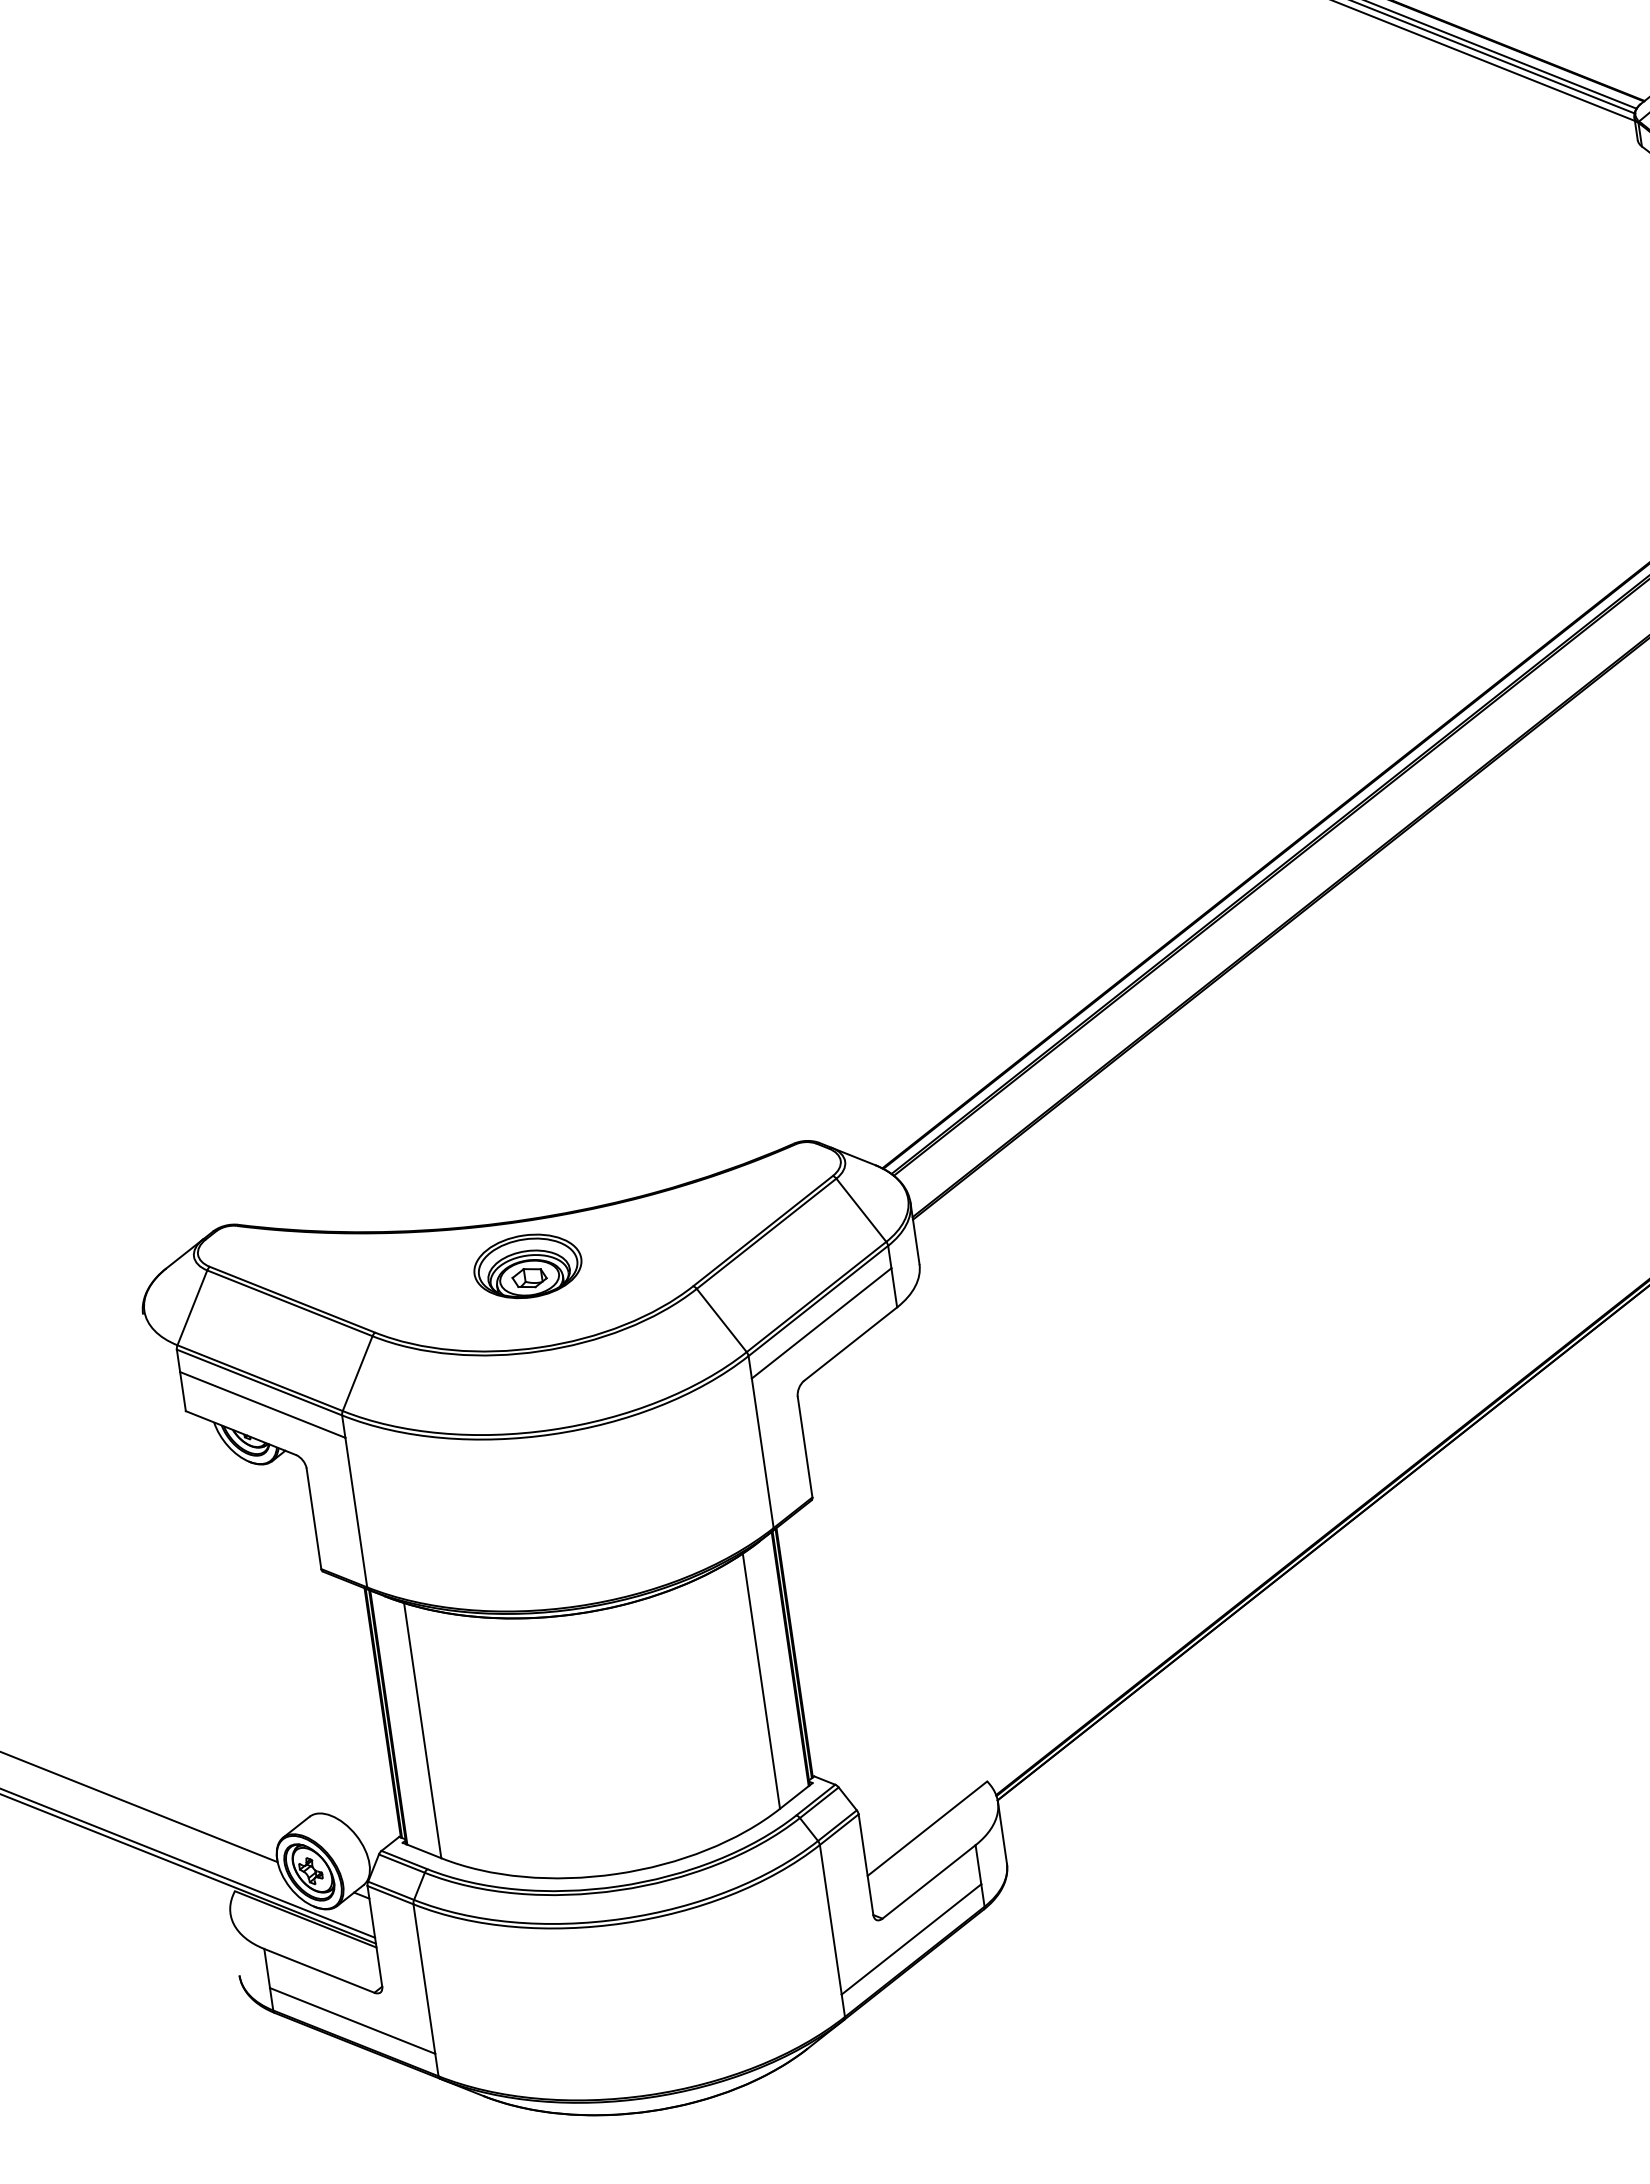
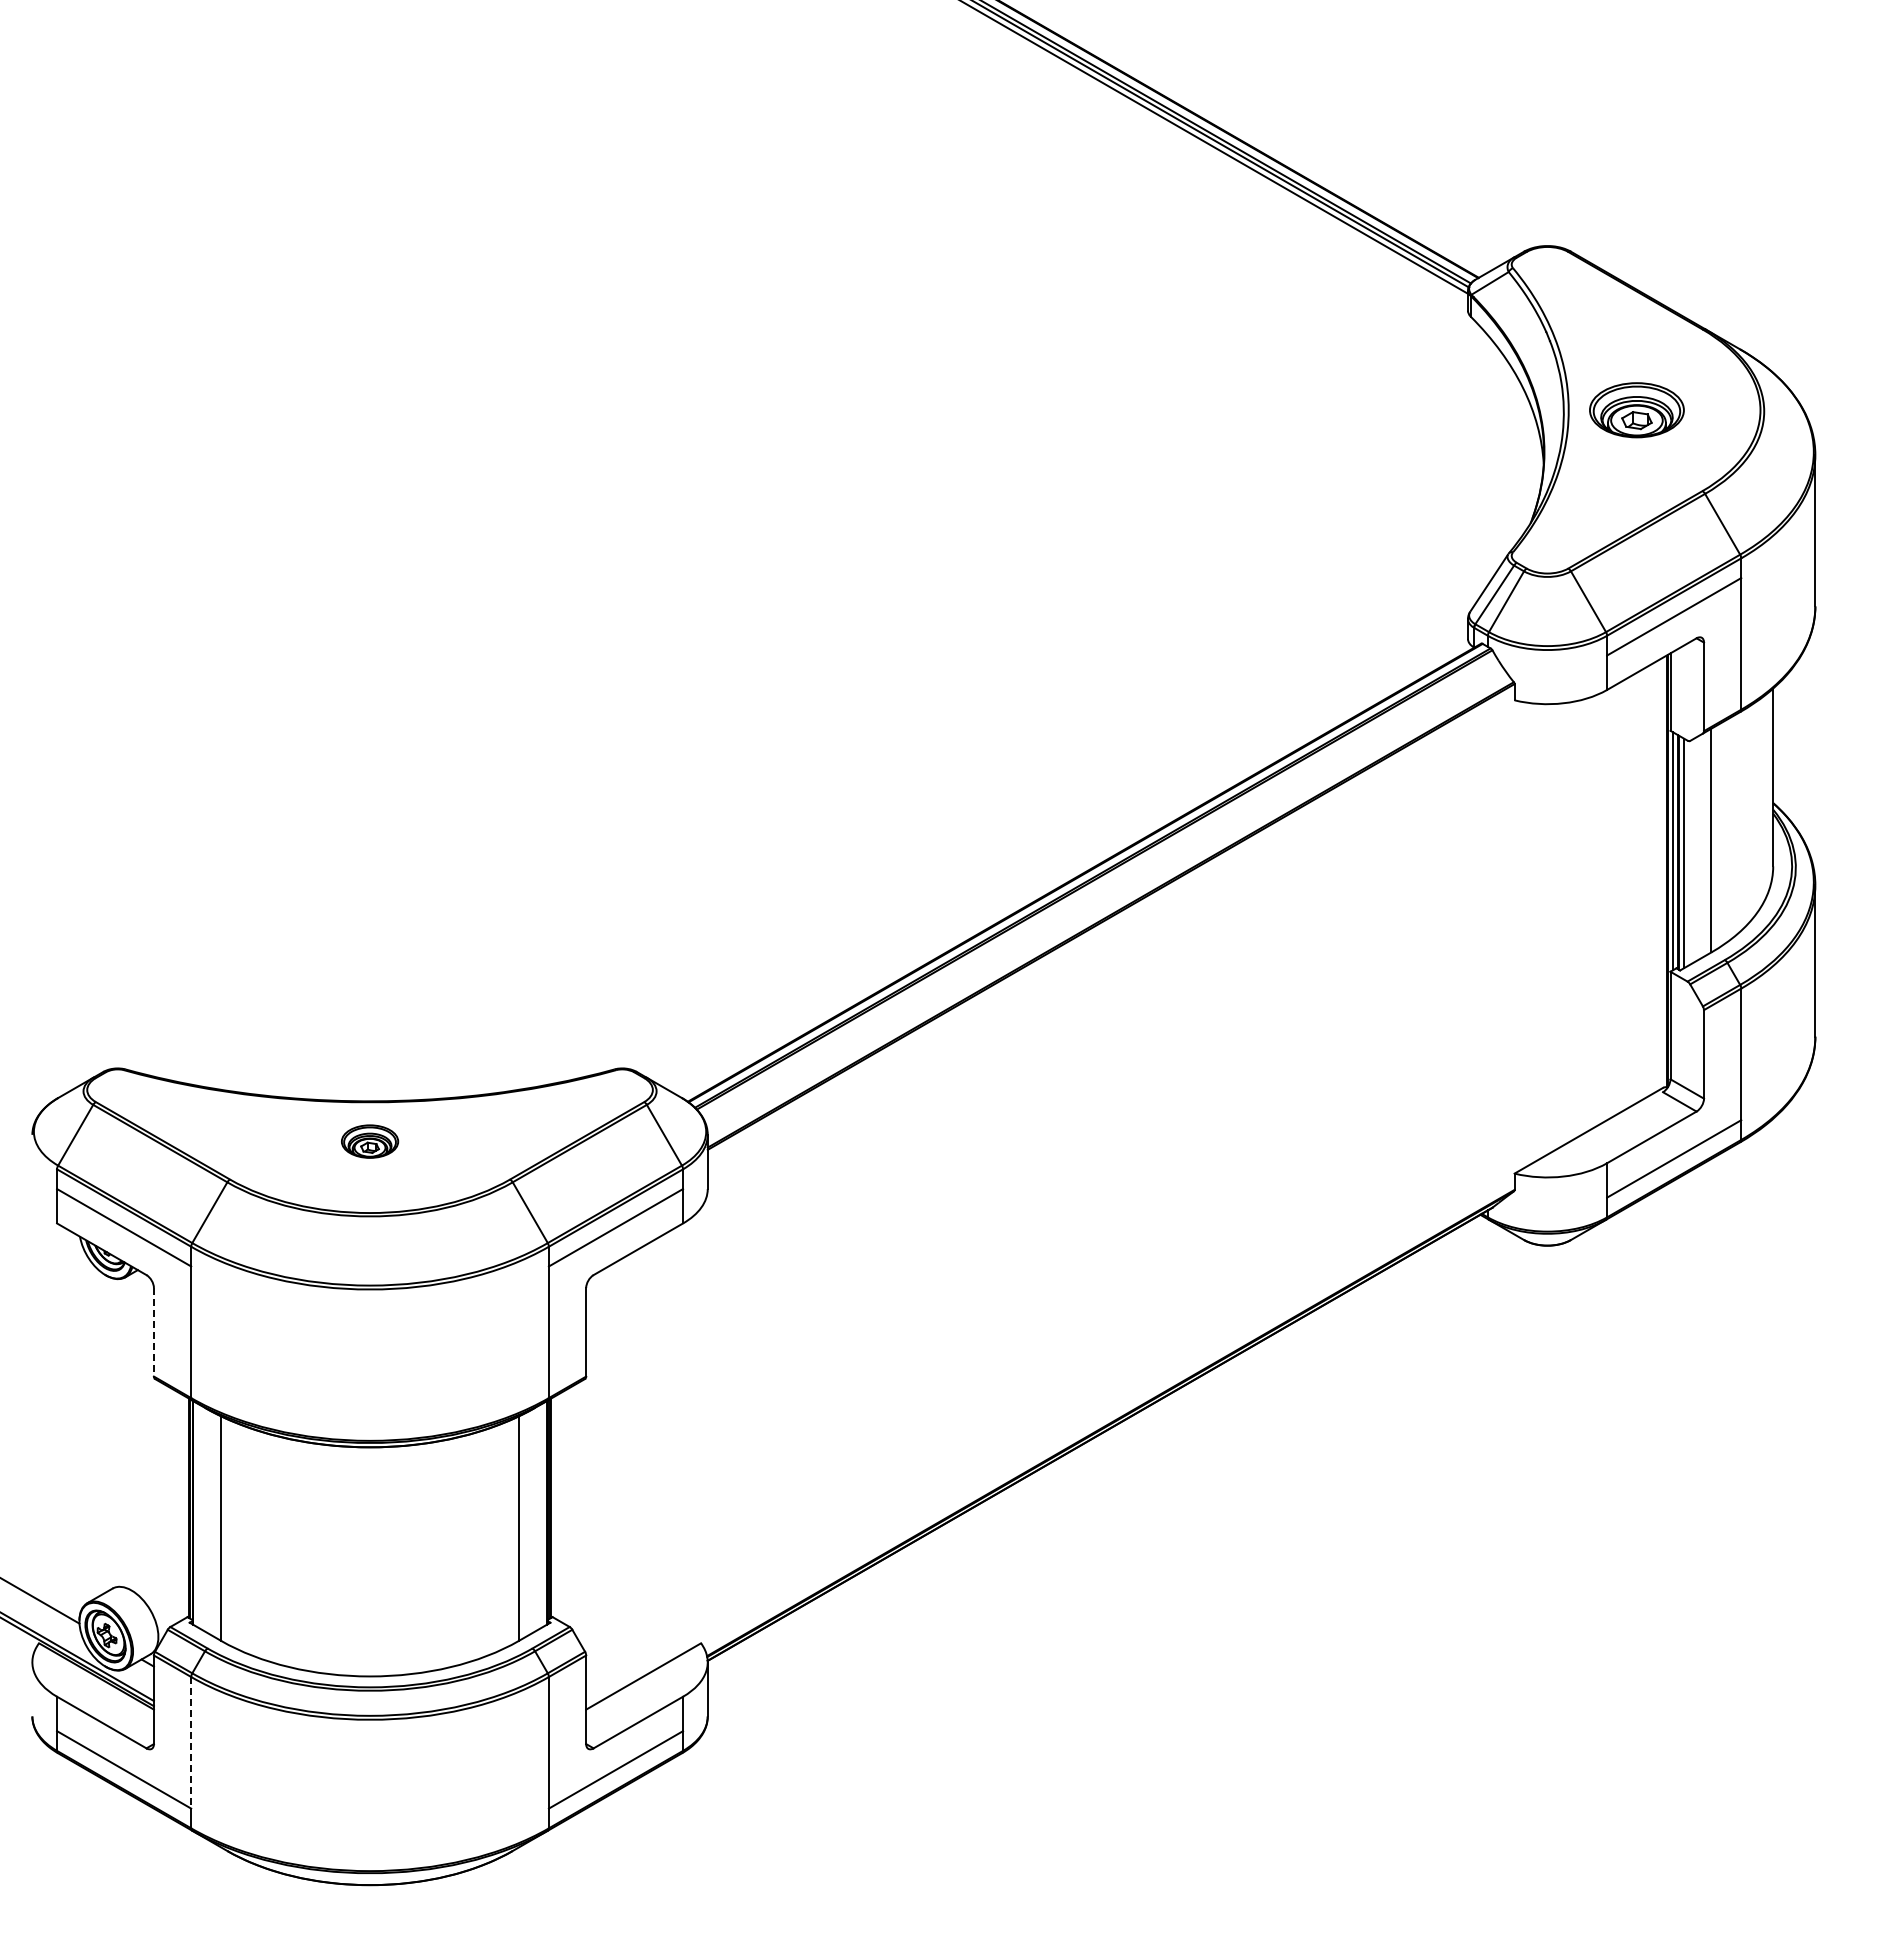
part: (527, 1266) -> (369, 1141), size x0.6
line: (313, 1519) -> (153, 1332), solid -> dashed
line: (424, 1978) -> (191, 1742), solid -> dashed

